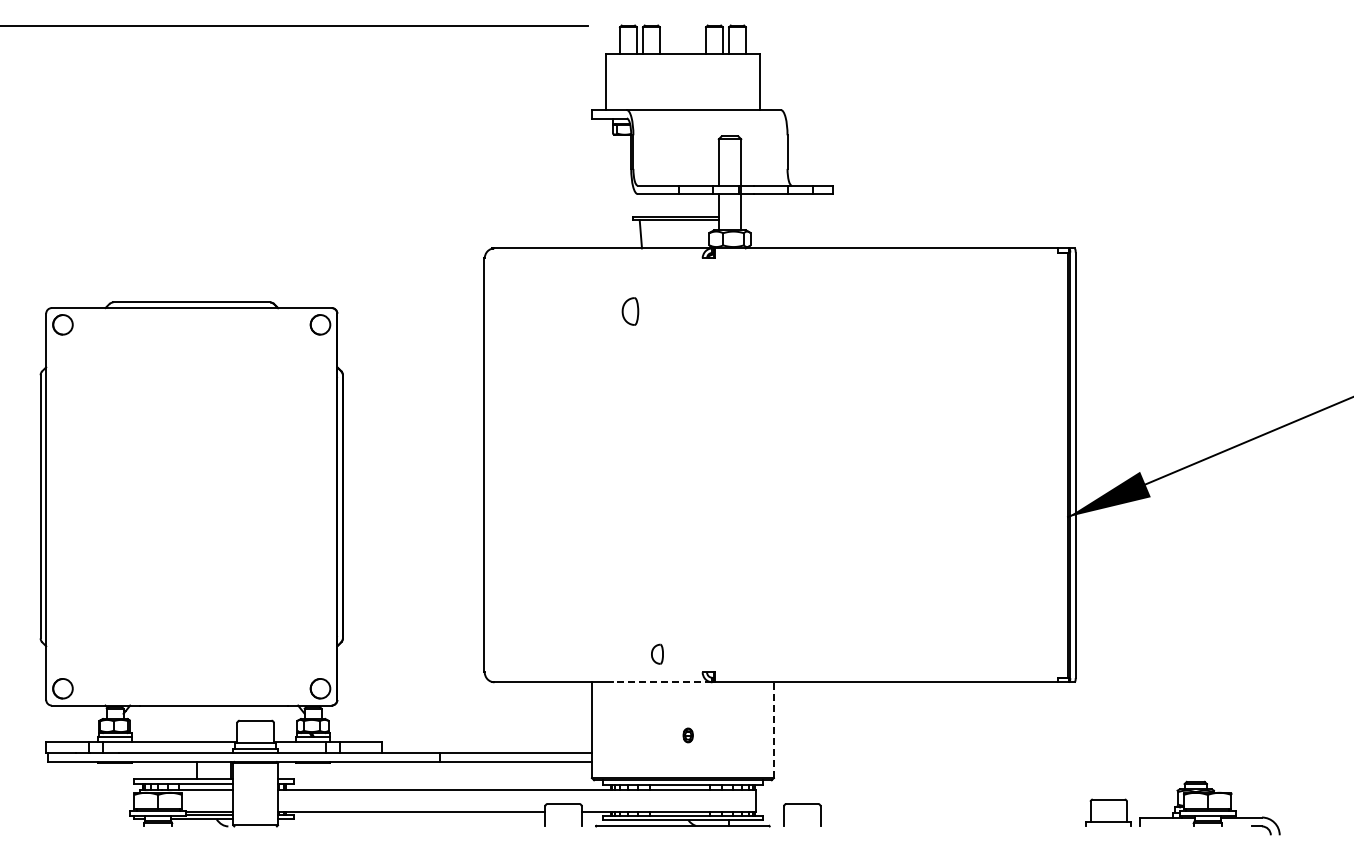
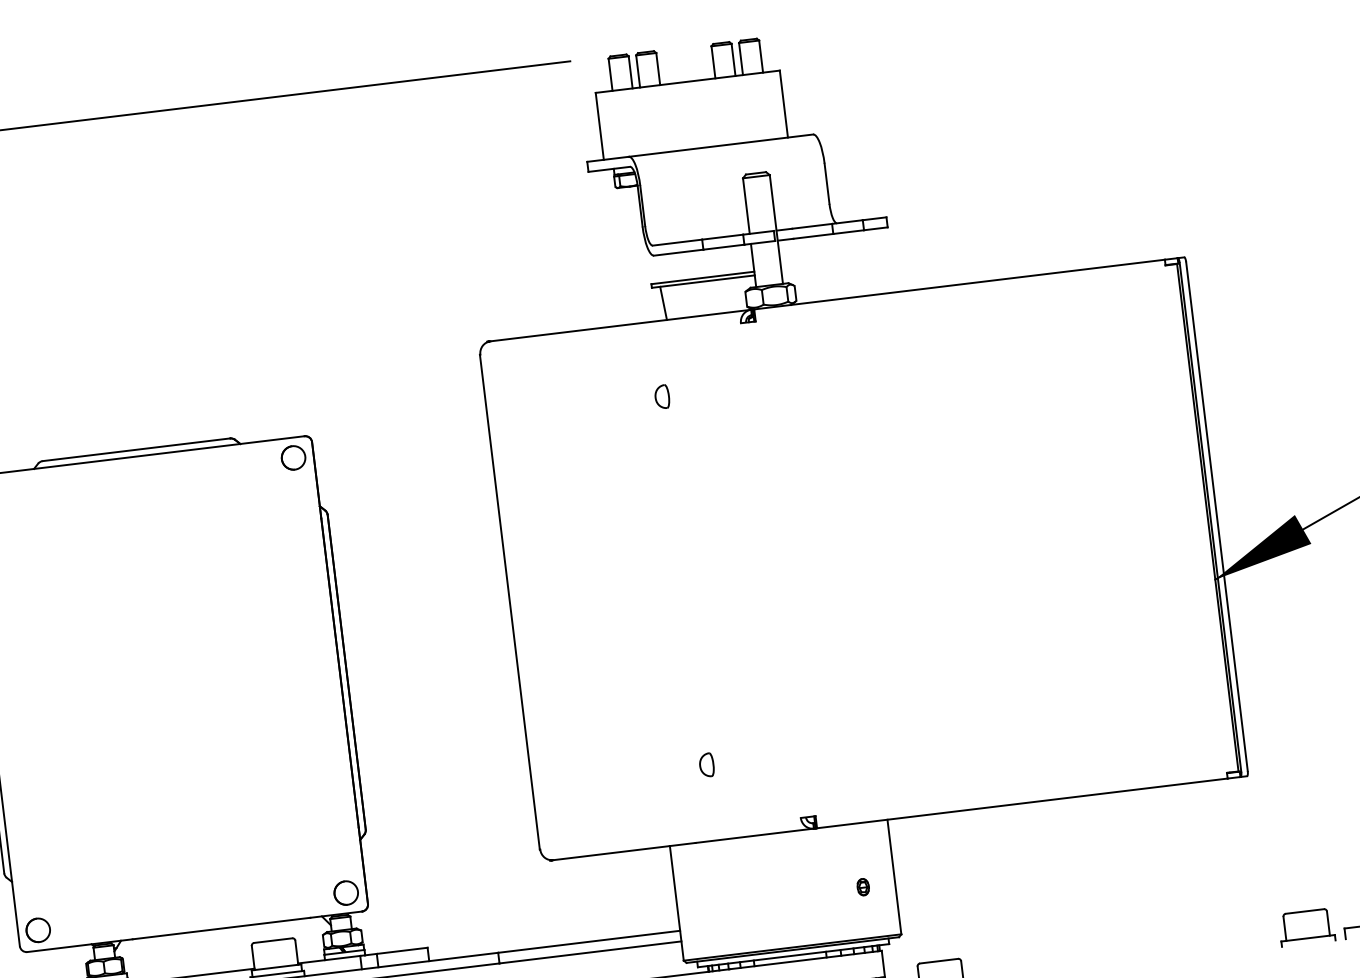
part: (630, 310) -> (662, 395), size x0.71
part: (657, 653) -> (706, 764), moved
line: (662, 682) -> (754, 836), dashed -> solid
line: (773, 730) -> (893, 877), dashed -> solid
part: (687, 735) -> (862, 887), moved

